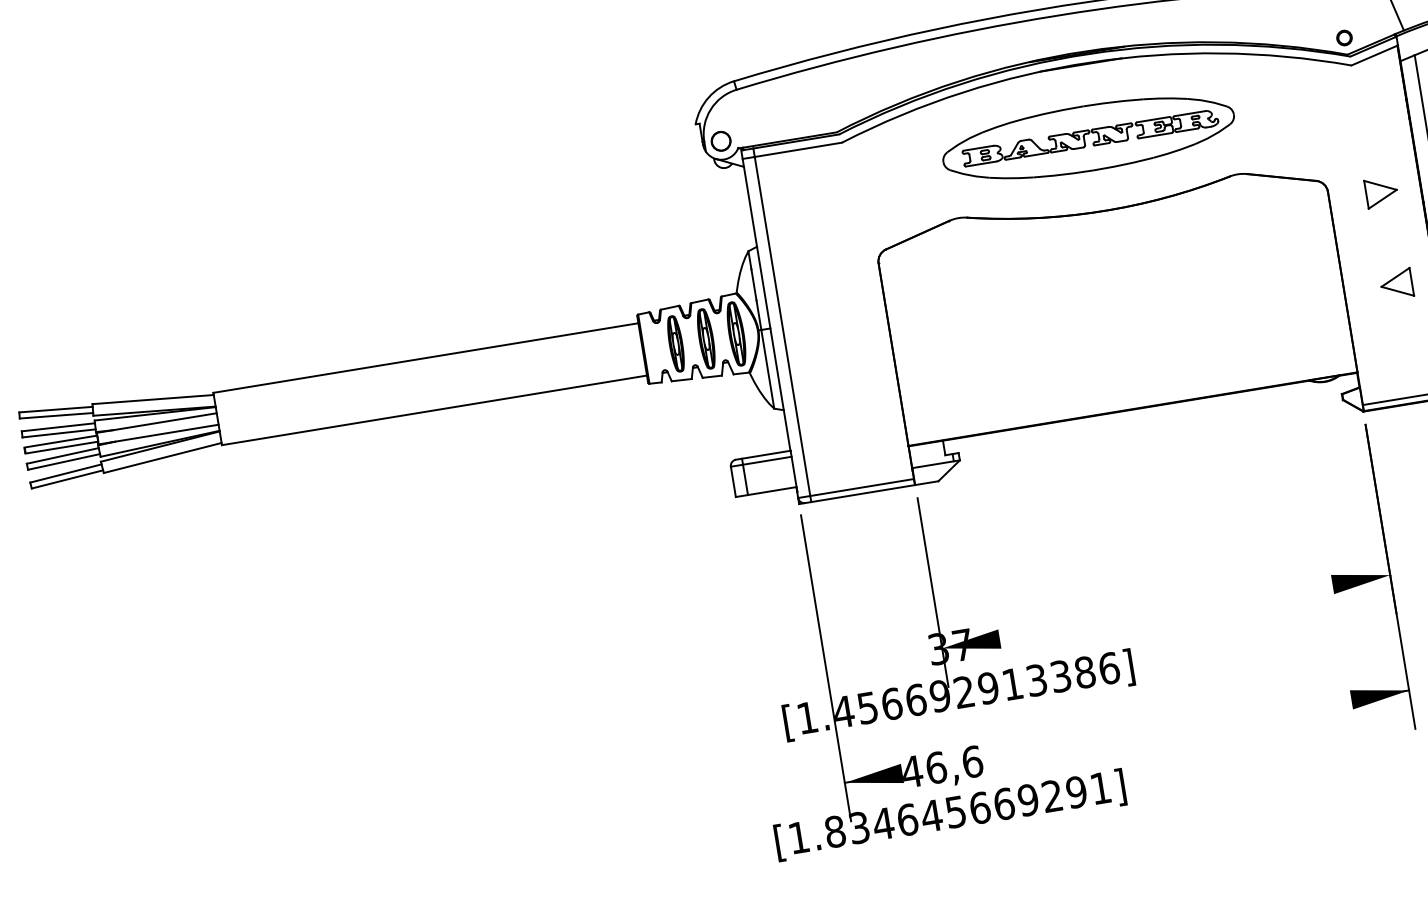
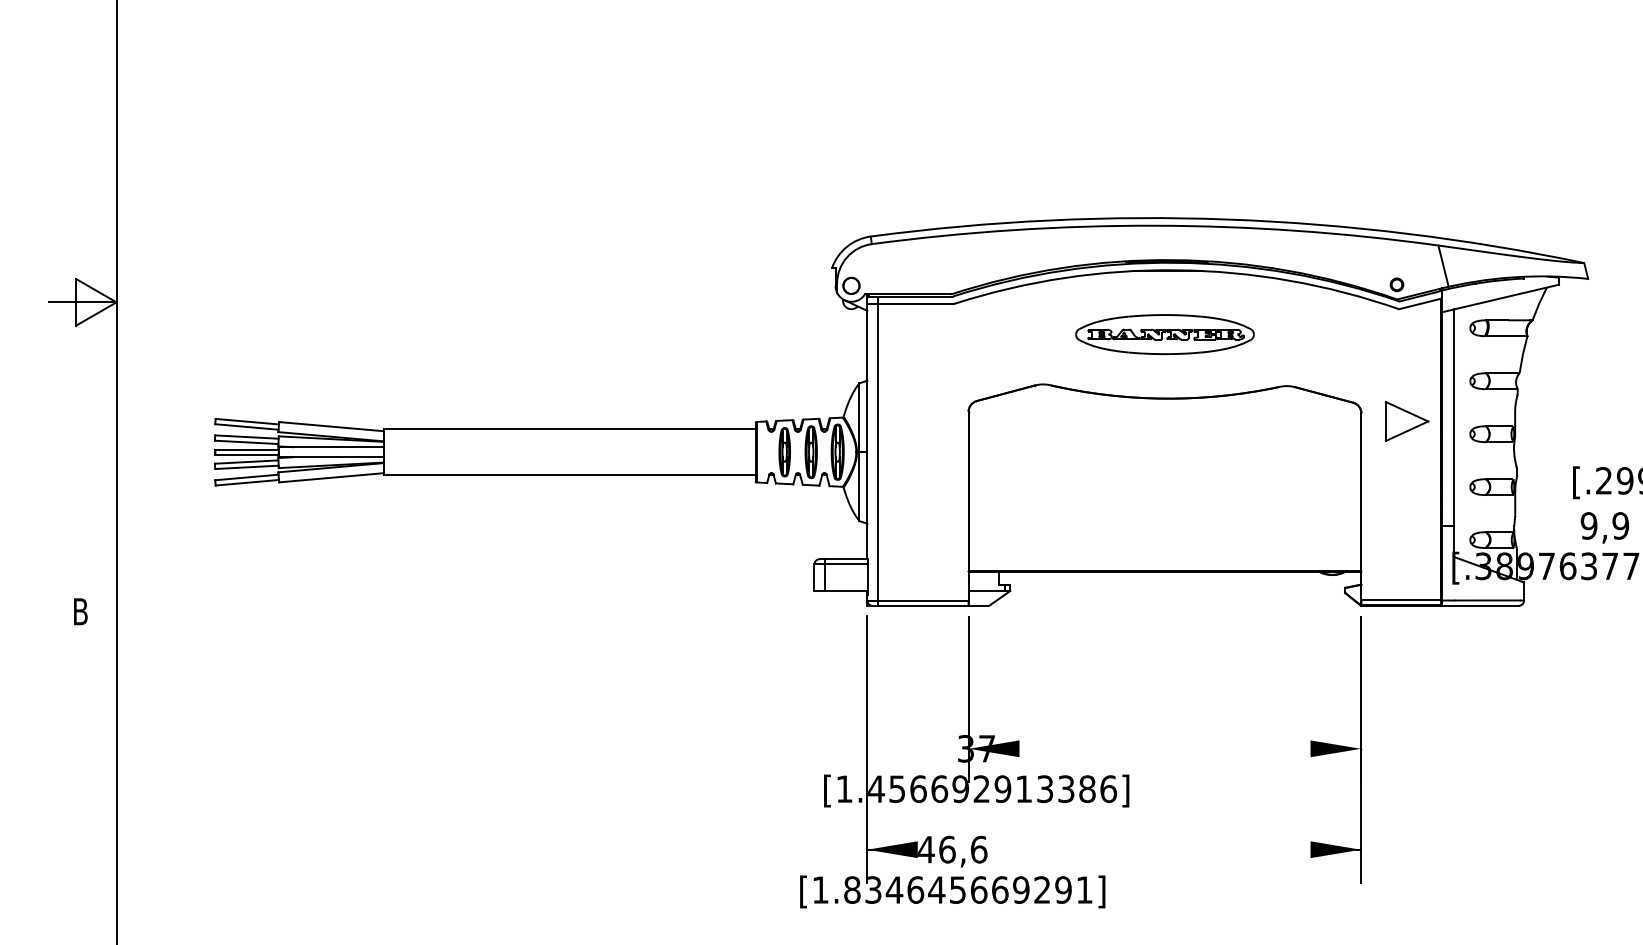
part: (1088, 138) -> (1164, 334), size x0.7
part: (1380, 192) -> (1406, 421), size x1.6
part: (1395, 283) -> (1406, 501), removed

